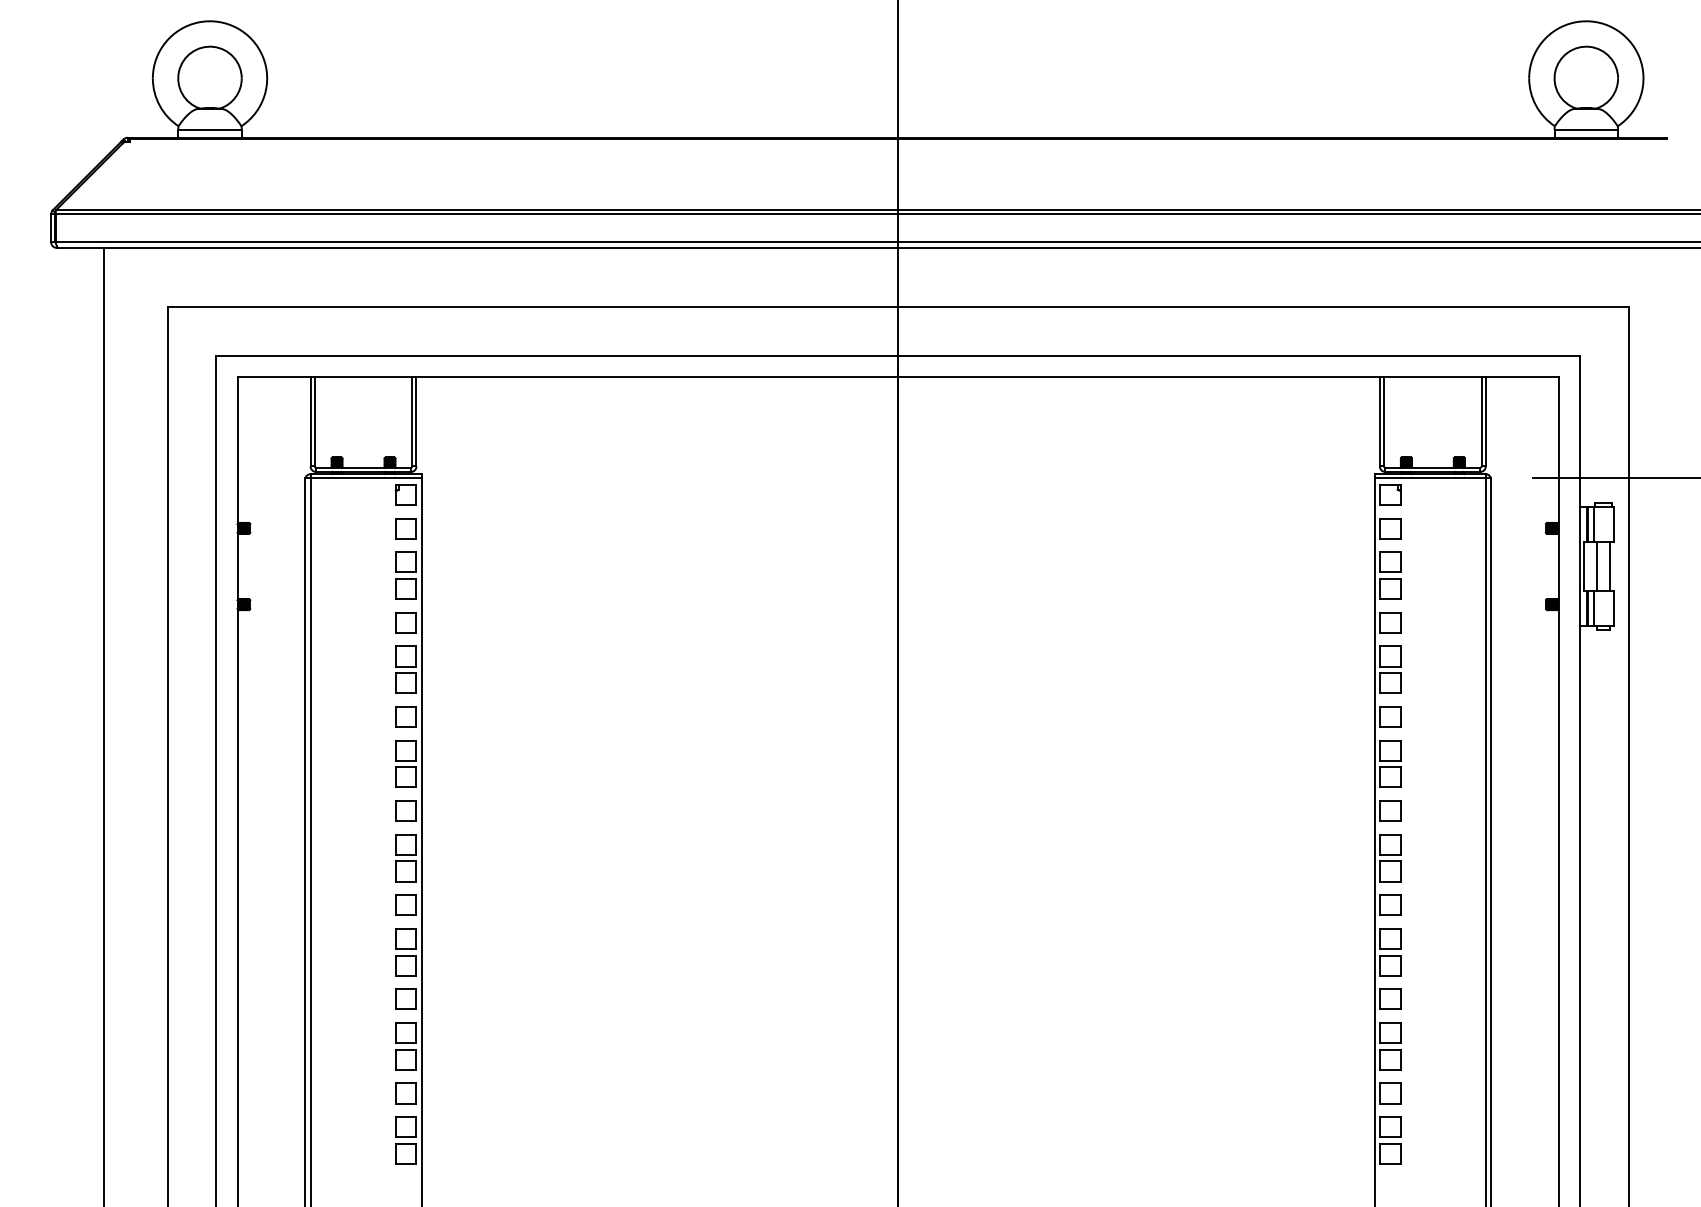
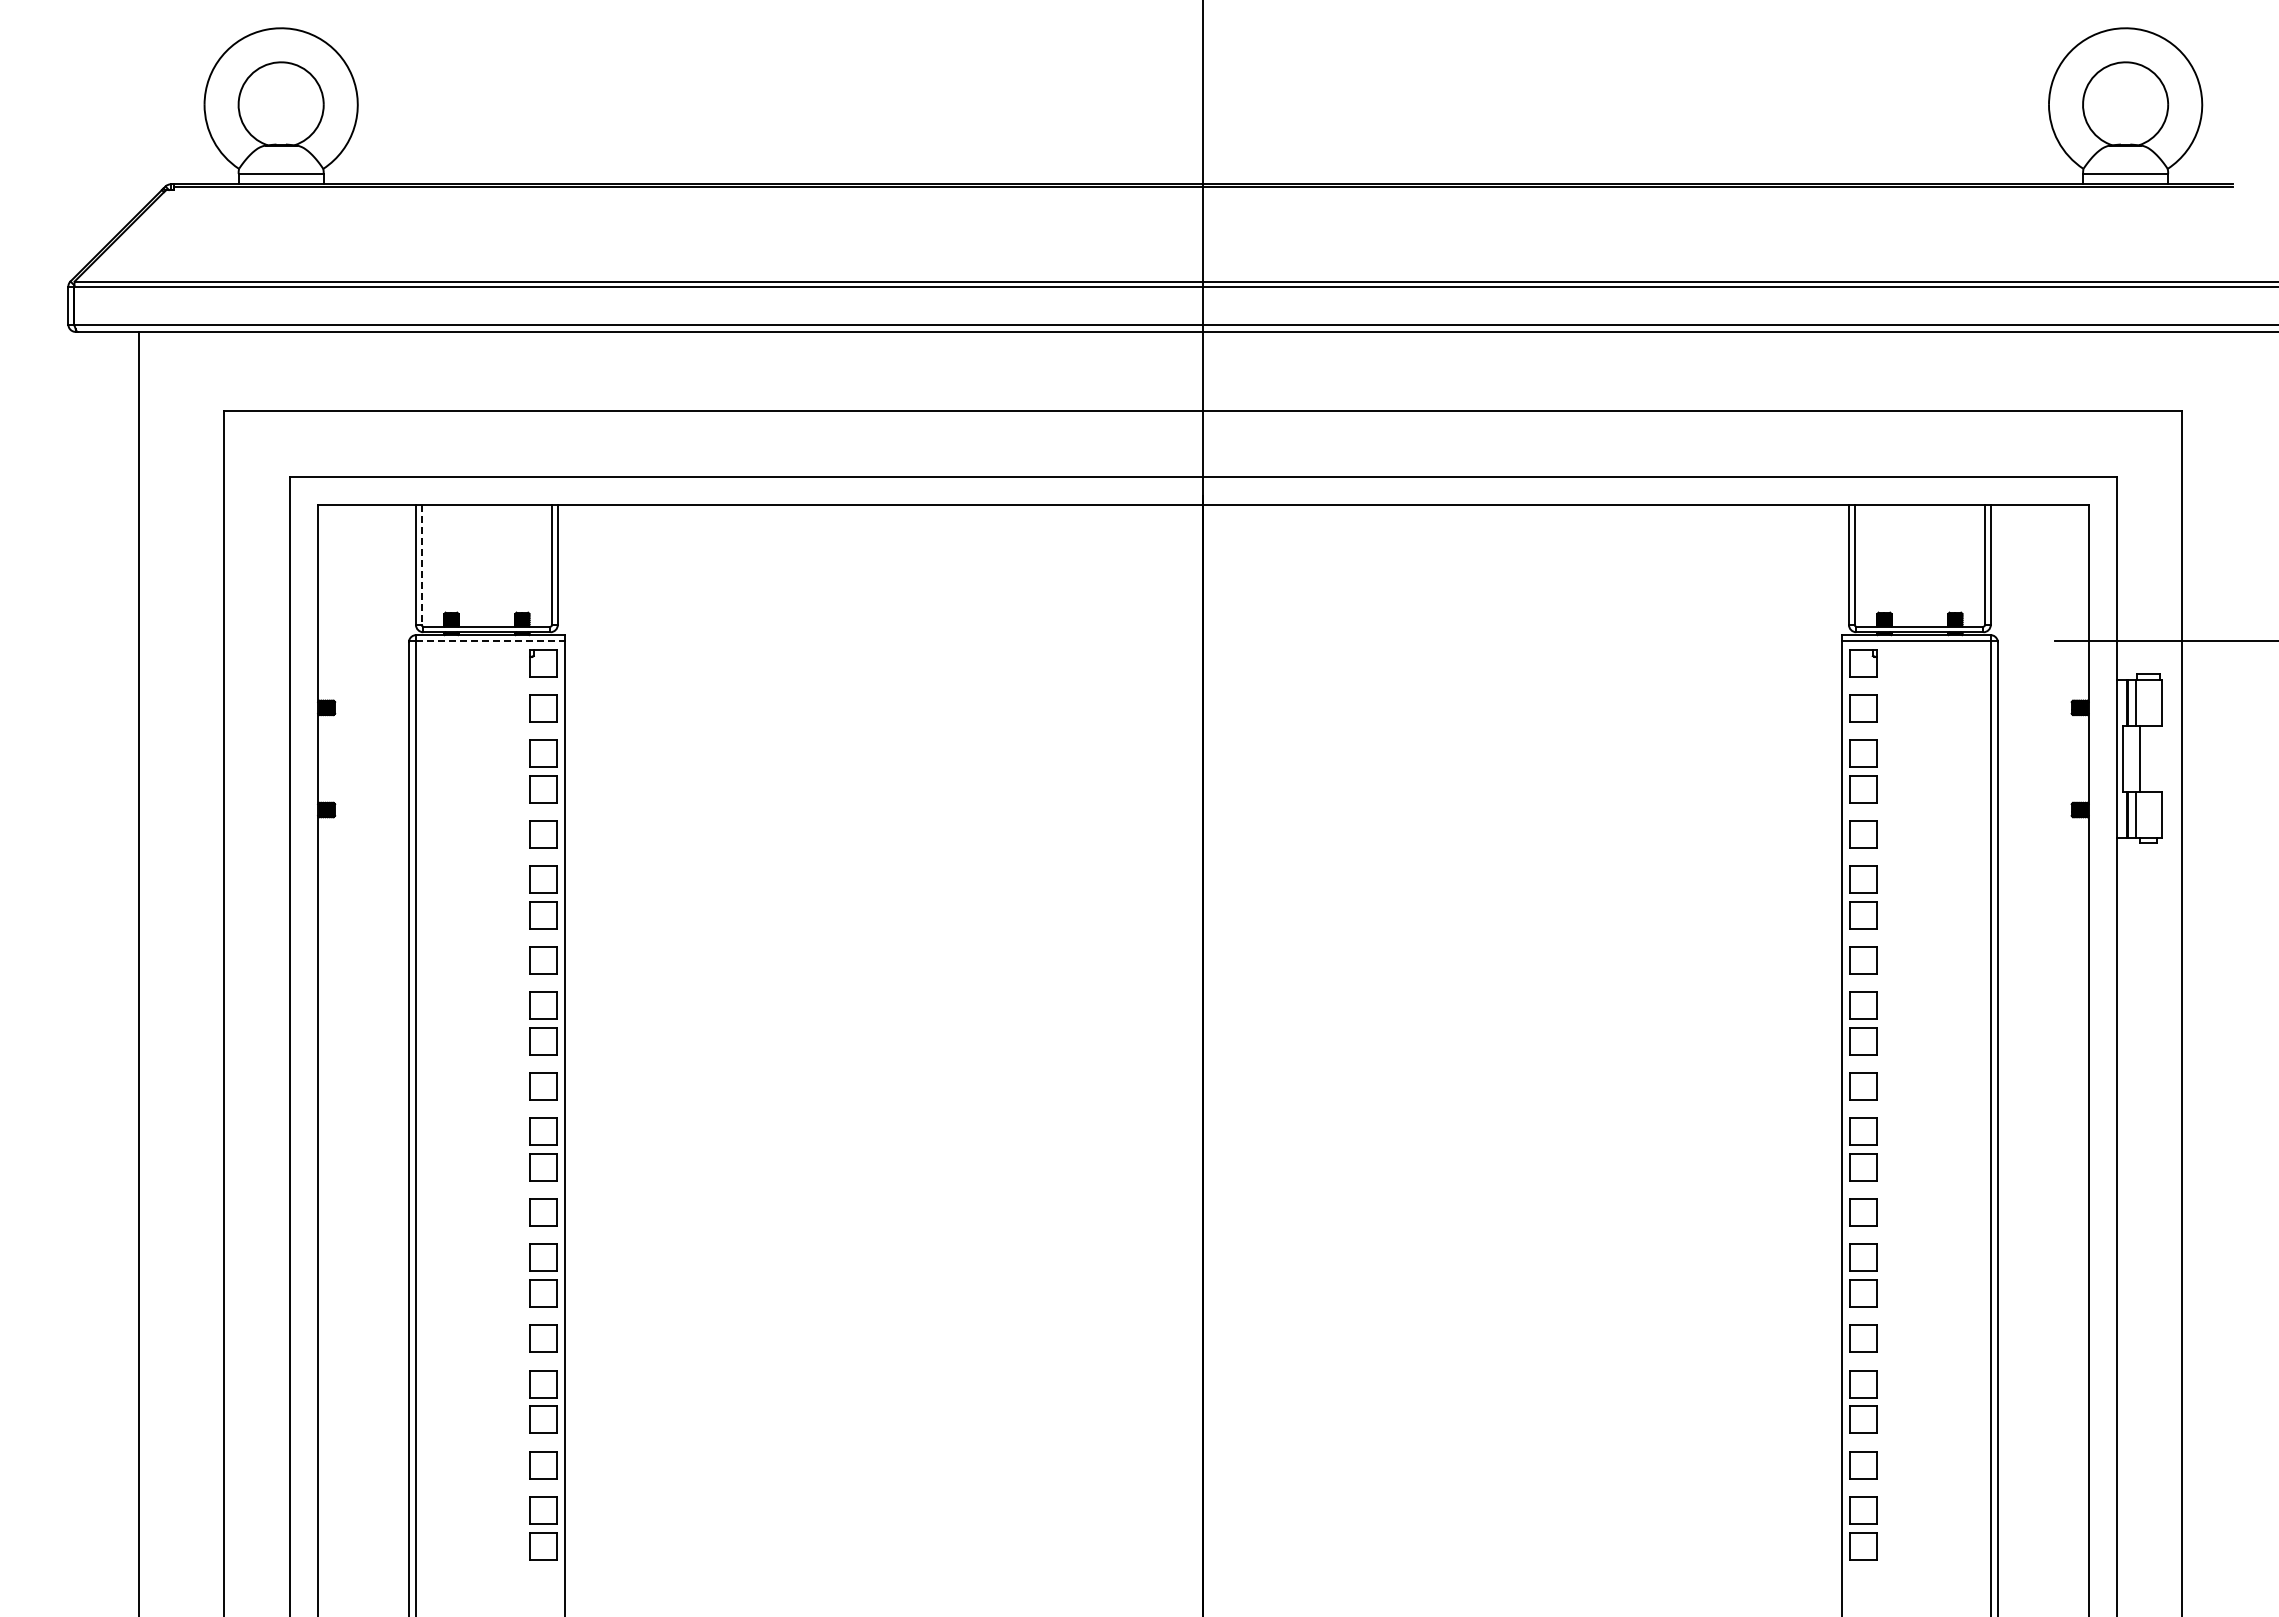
line: (314, 421) -> (421, 564), solid -> dashed
line: (366, 478) -> (491, 640), solid -> dashed
line: (1609, 566) -> (2156, 758), removed

